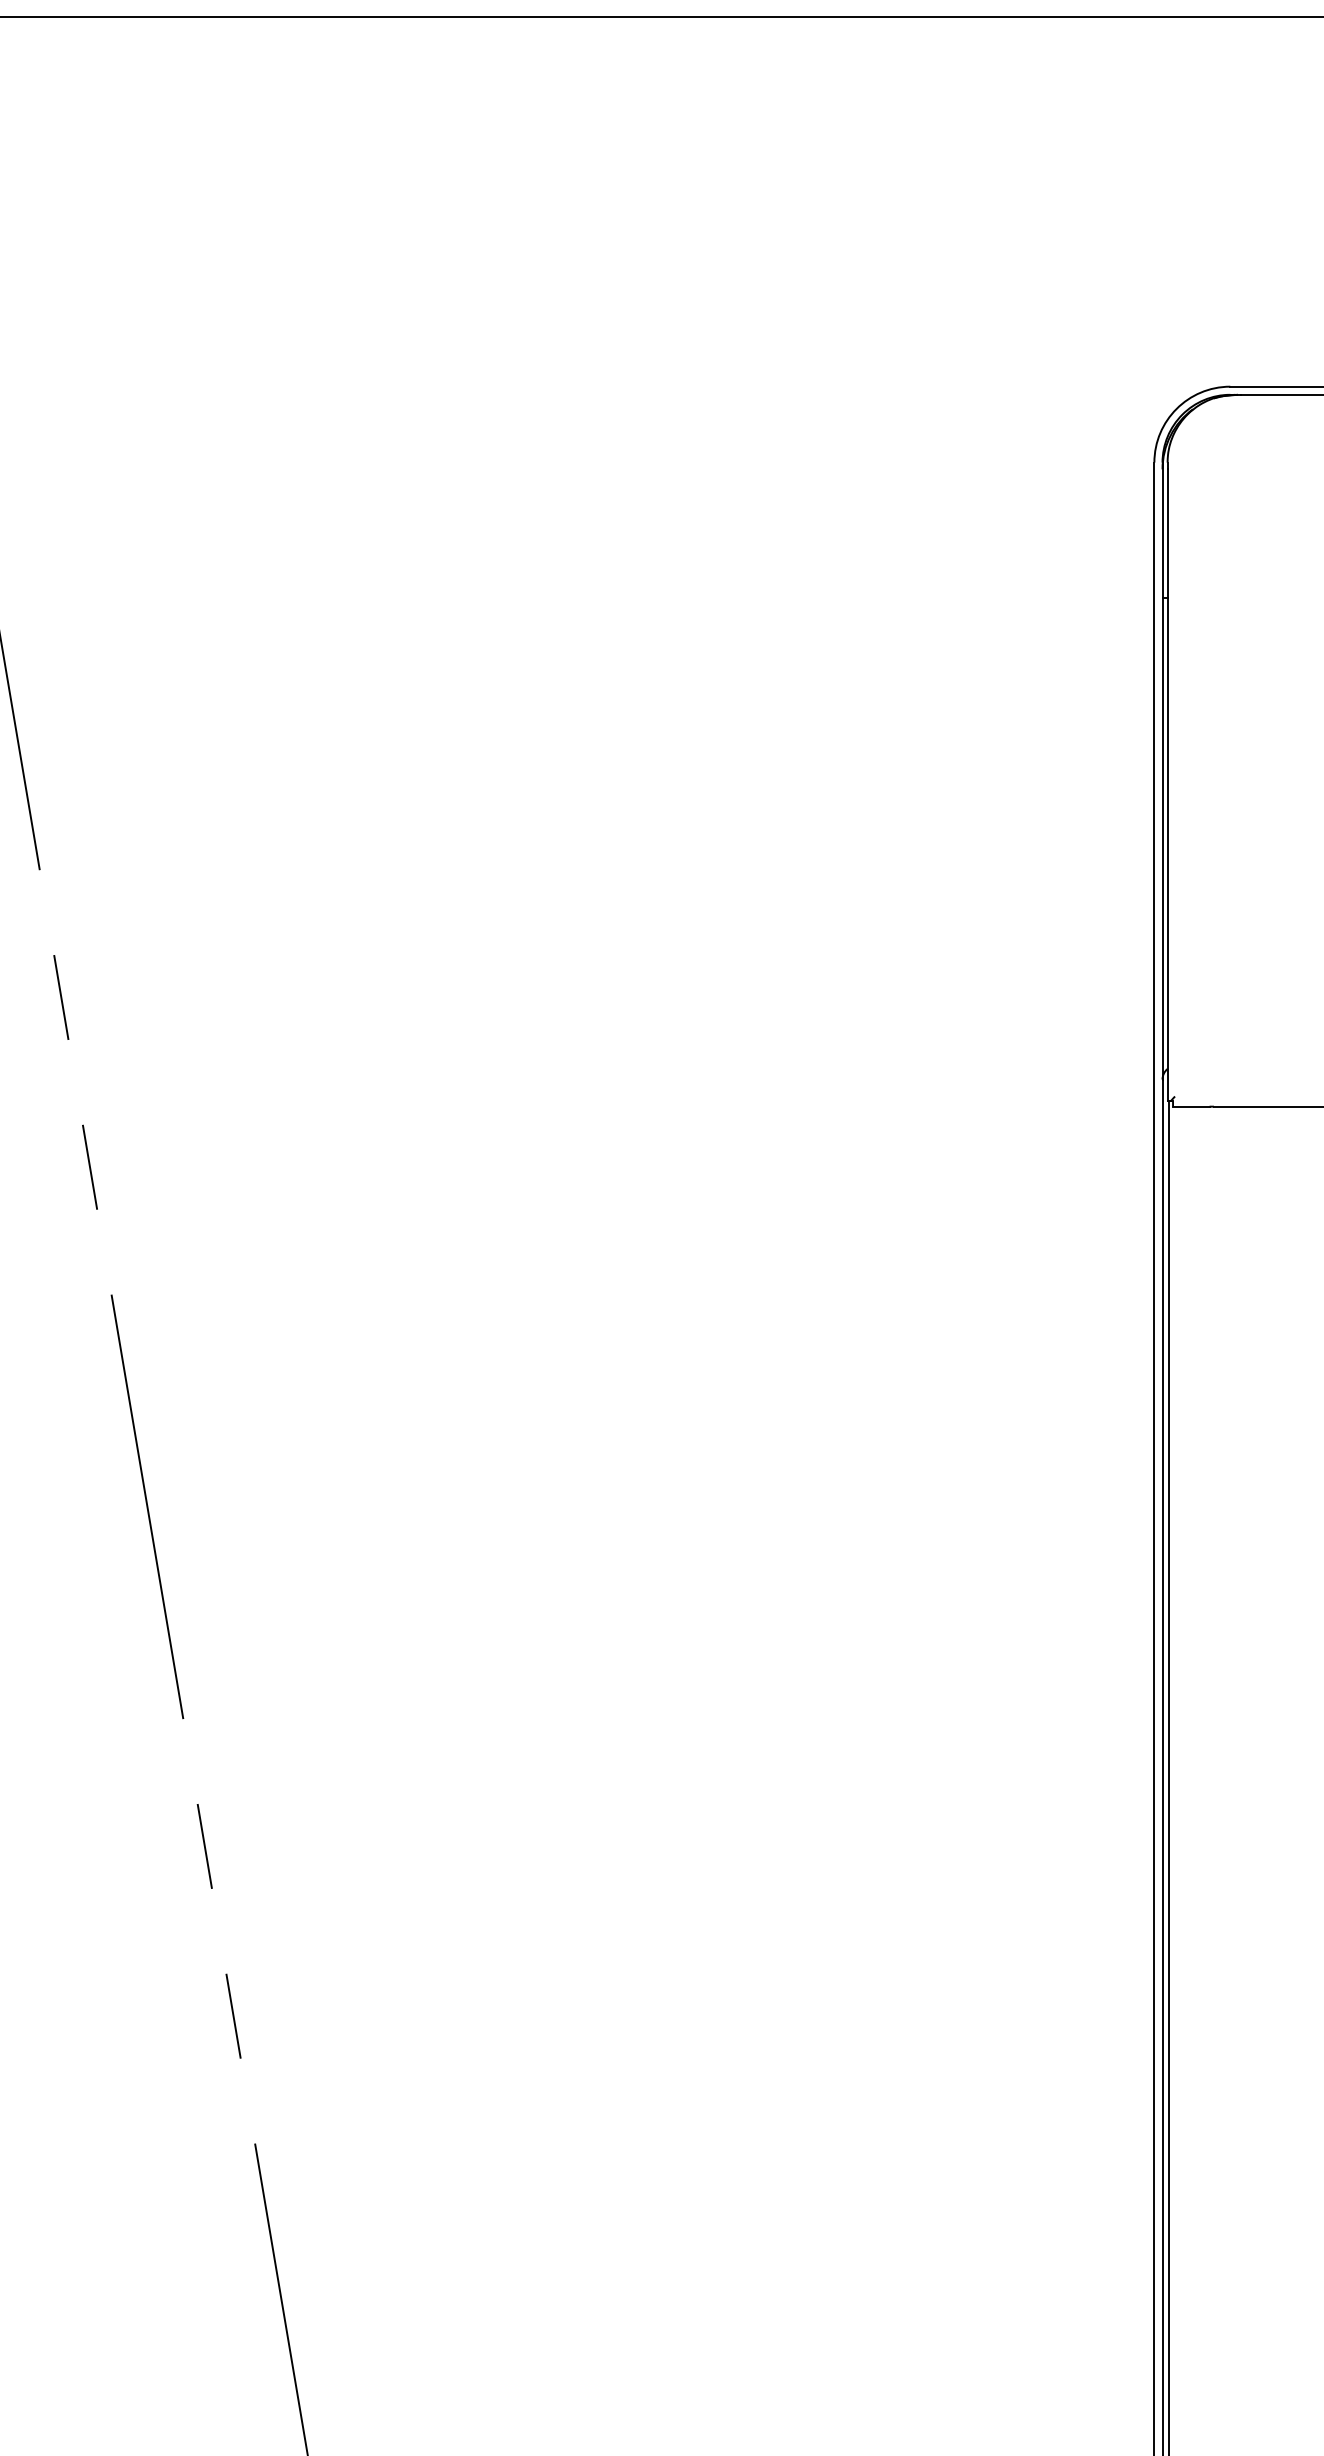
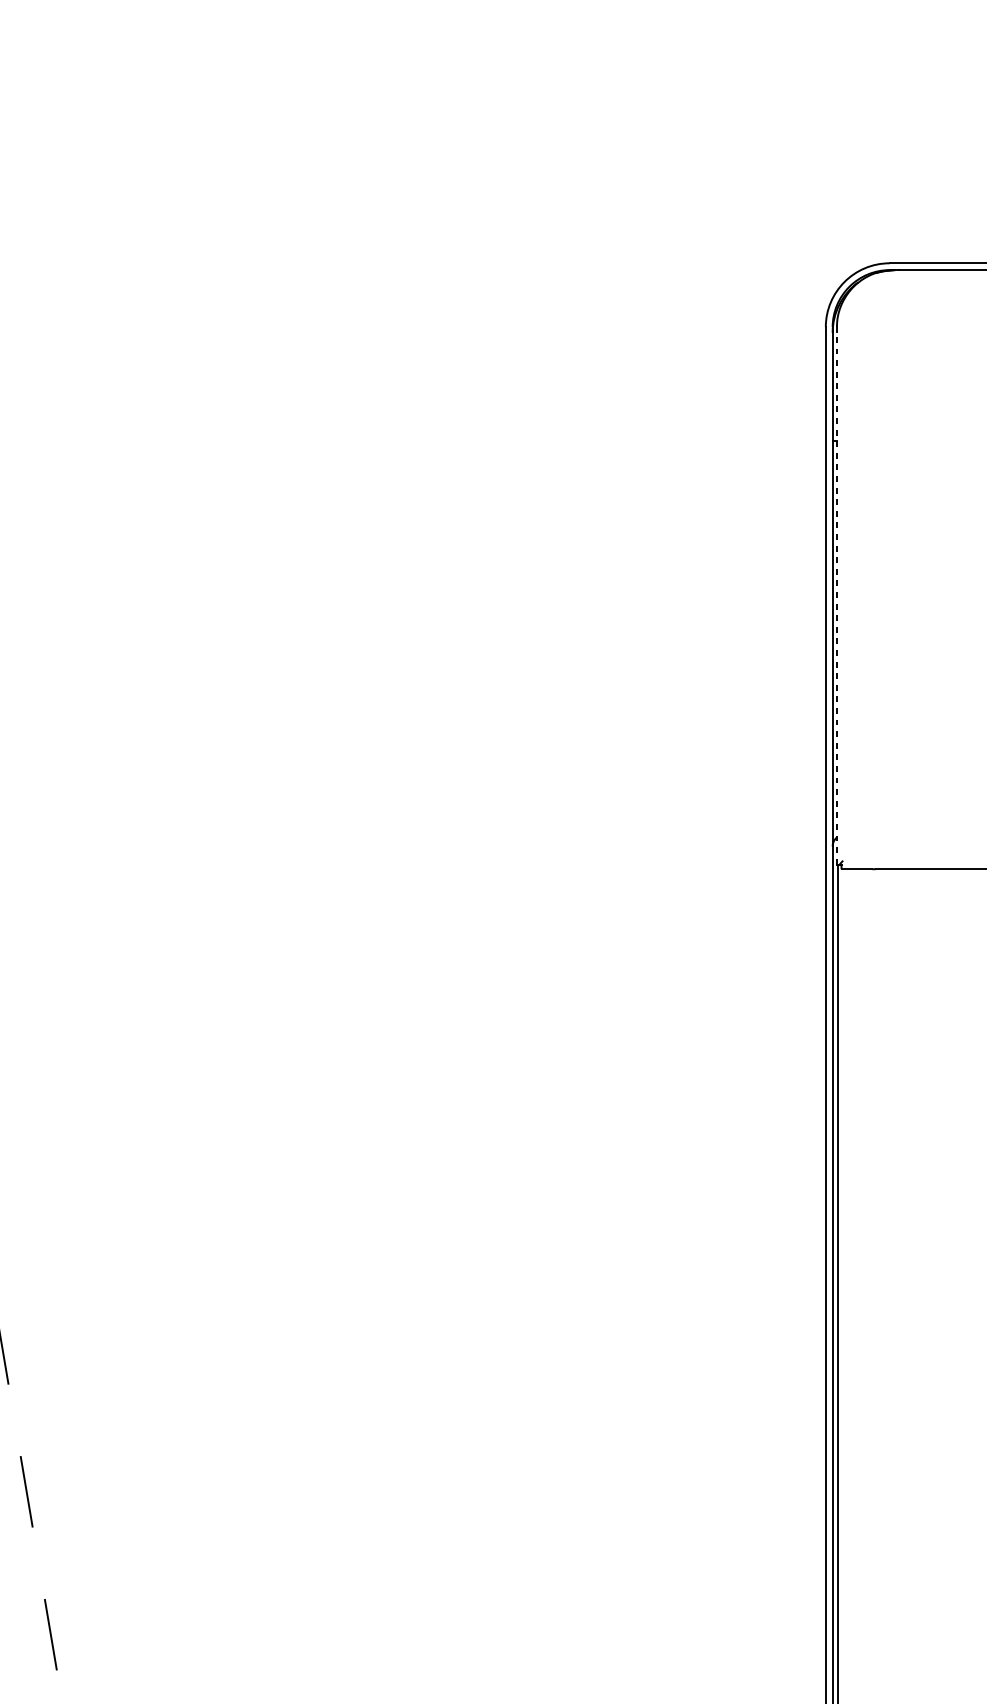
line: (1167, 784) -> (836, 598), solid -> dashed

